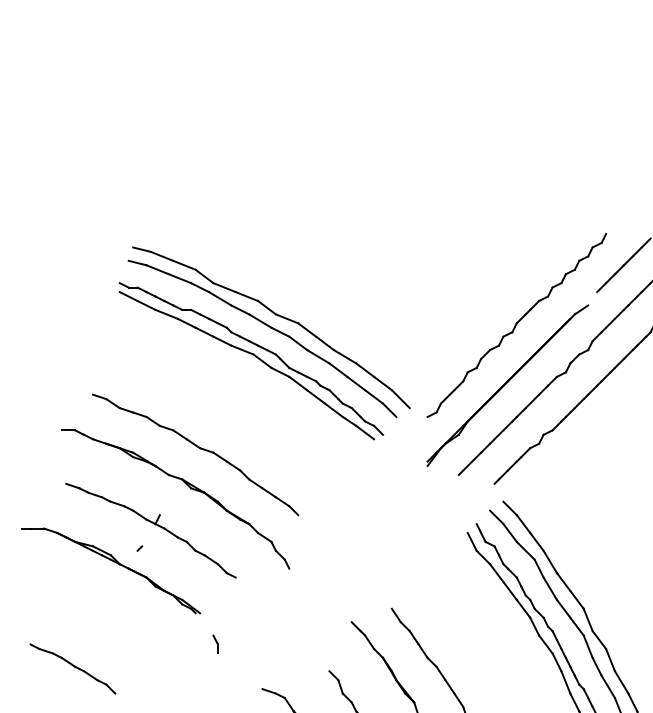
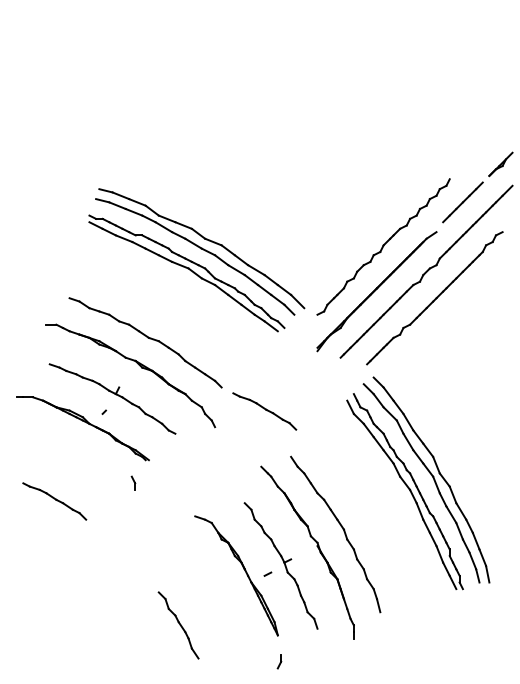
part: (356, 547) -> (264, 411), added
part: (215, 643) -> (133, 482), moved

